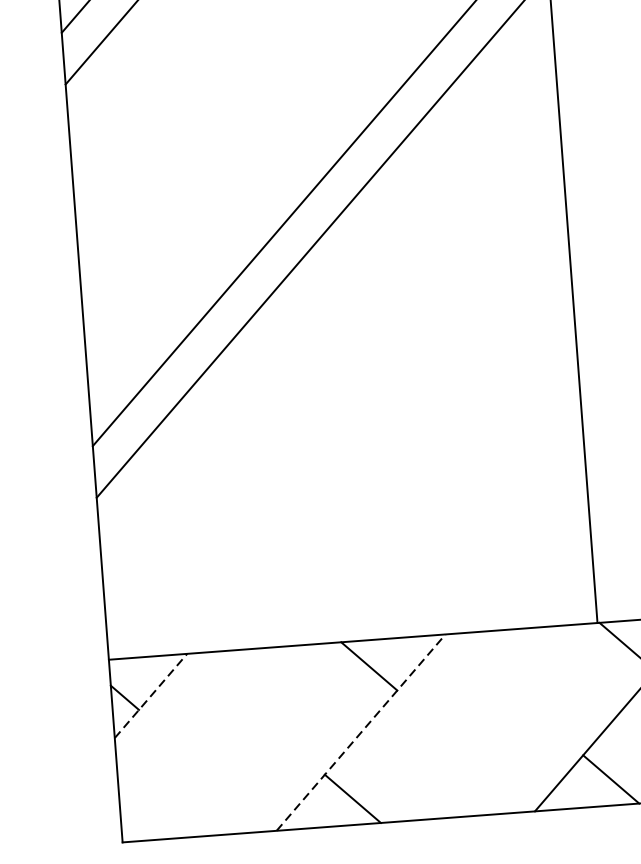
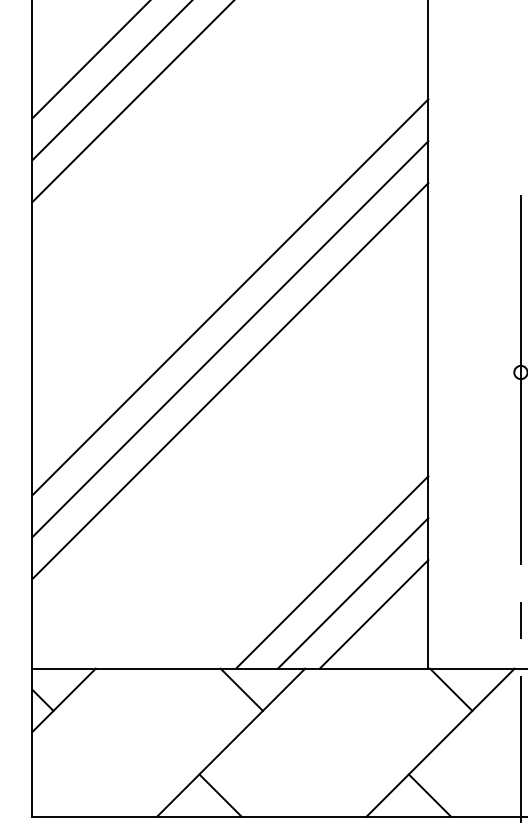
line: (326, 287) -> (230, 381), added
line: (470, 513) -> (332, 572), added
line: (496, 537) -> (352, 593), added
line: (524, 561) -> (373, 614), added
line: (151, 696) -> (64, 700), dashed -> solid
line: (361, 732) -> (231, 742), dashed -> solid

